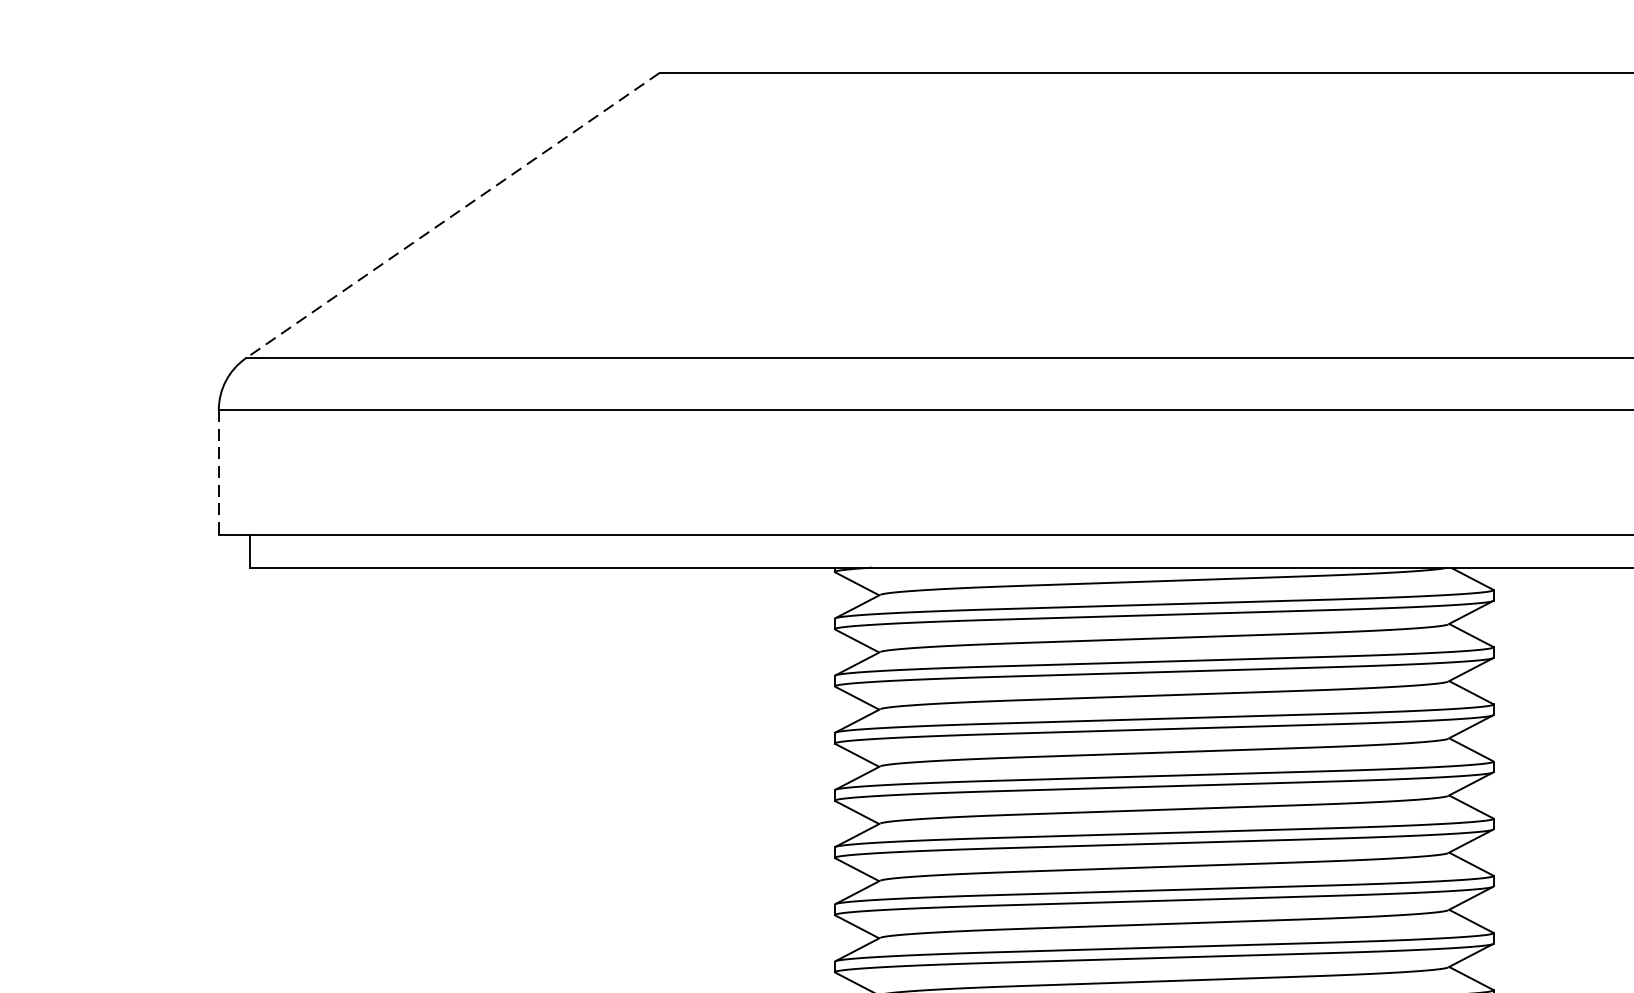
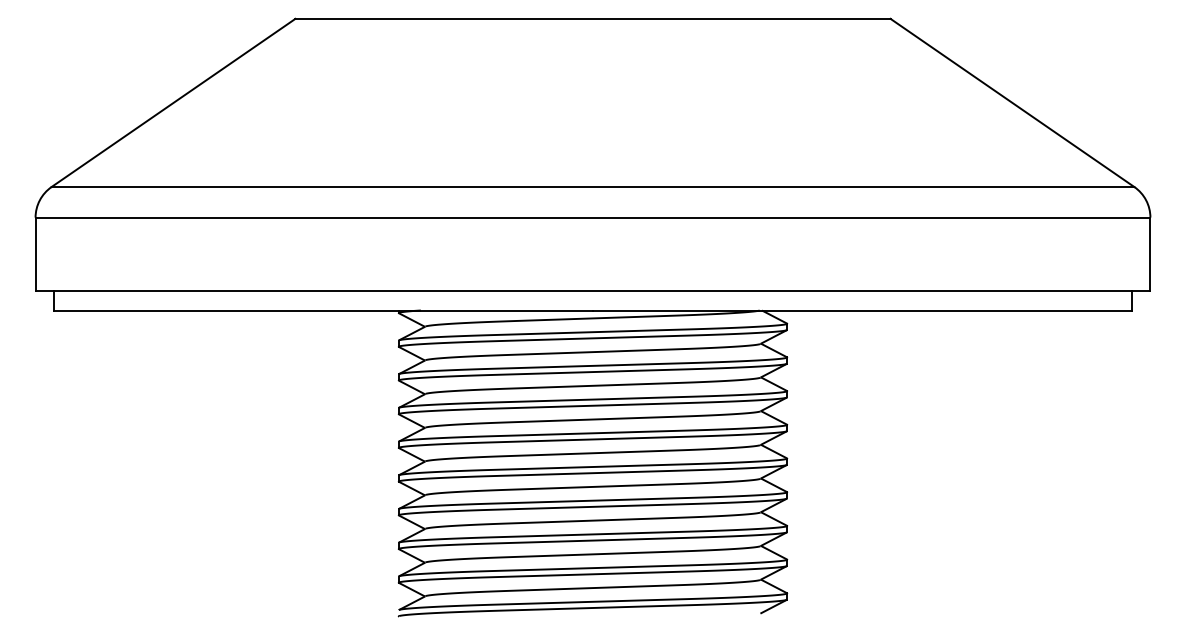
line: (452, 216) -> (173, 103), dashed -> solid
line: (218, 472) -> (35, 254), dashed -> solid

